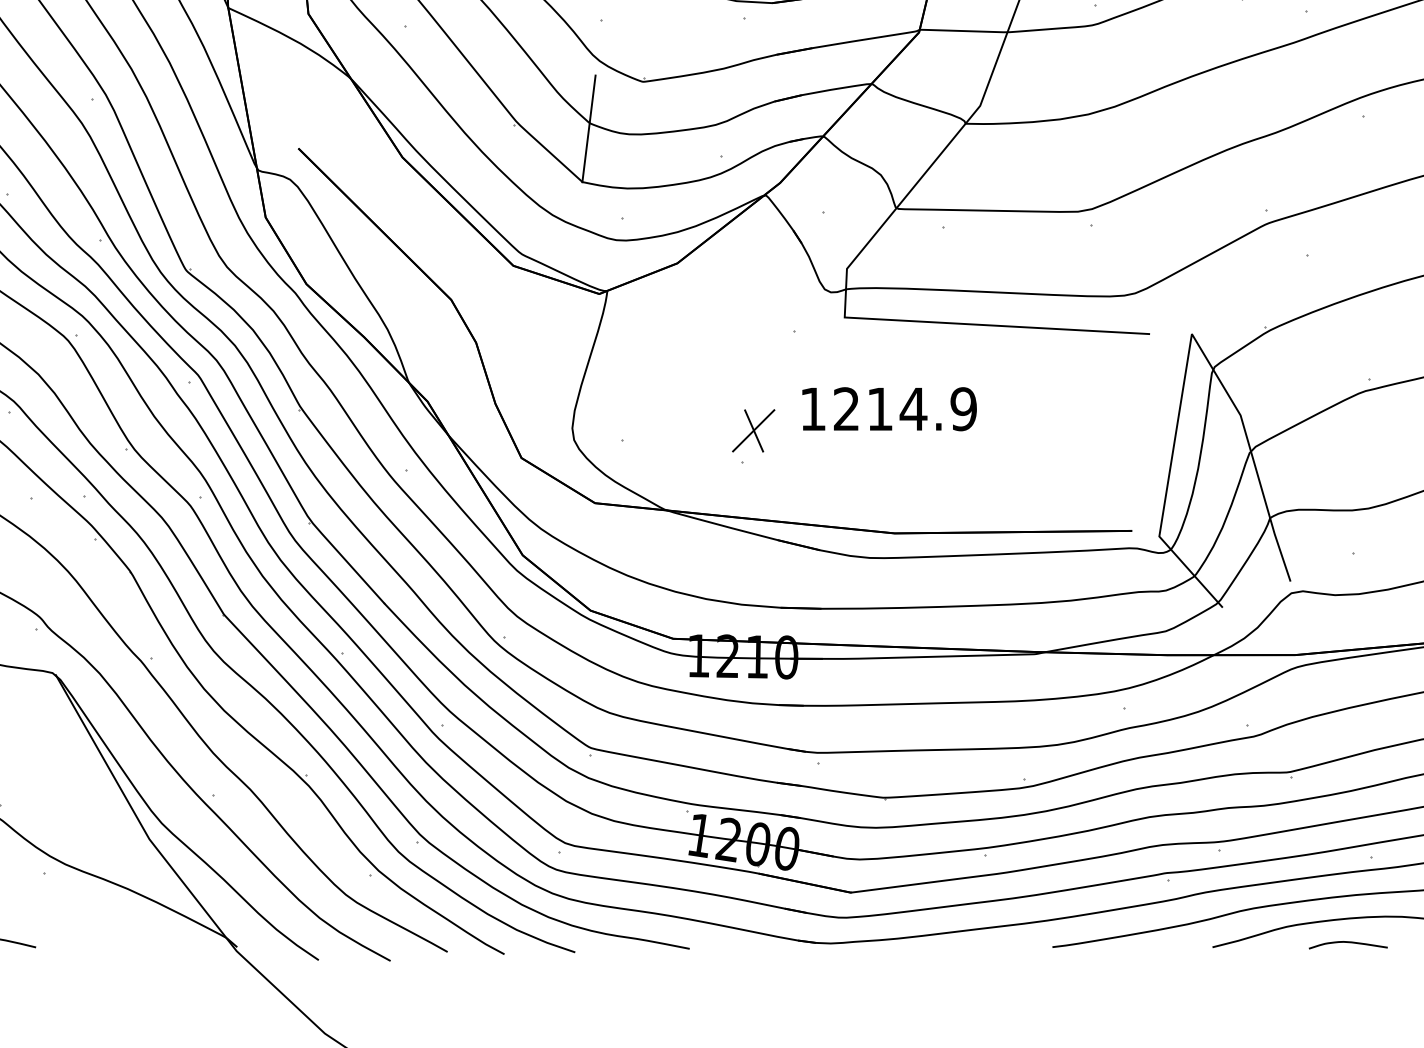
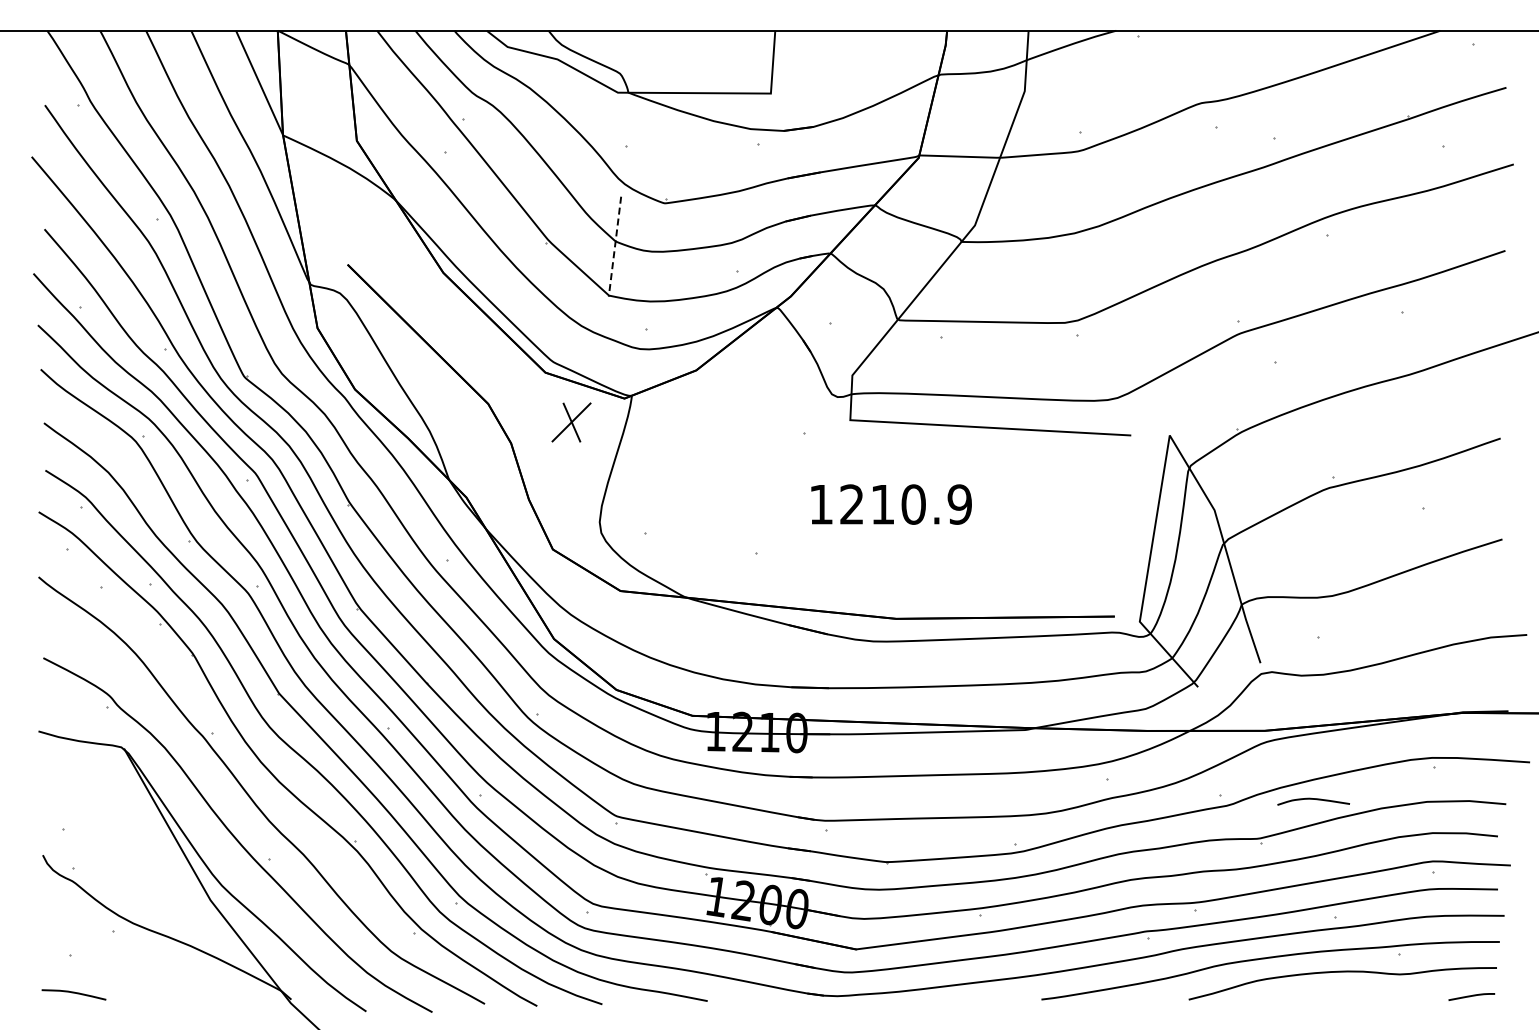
line: (588, 129) -> (614, 247), solid -> dashed
text: (913, 409) -> (913, 504), 1214.9 -> 1210.9
part: (753, 430) -> (571, 422), moved
curve: (1348, 942) -> (1313, 799), moved

